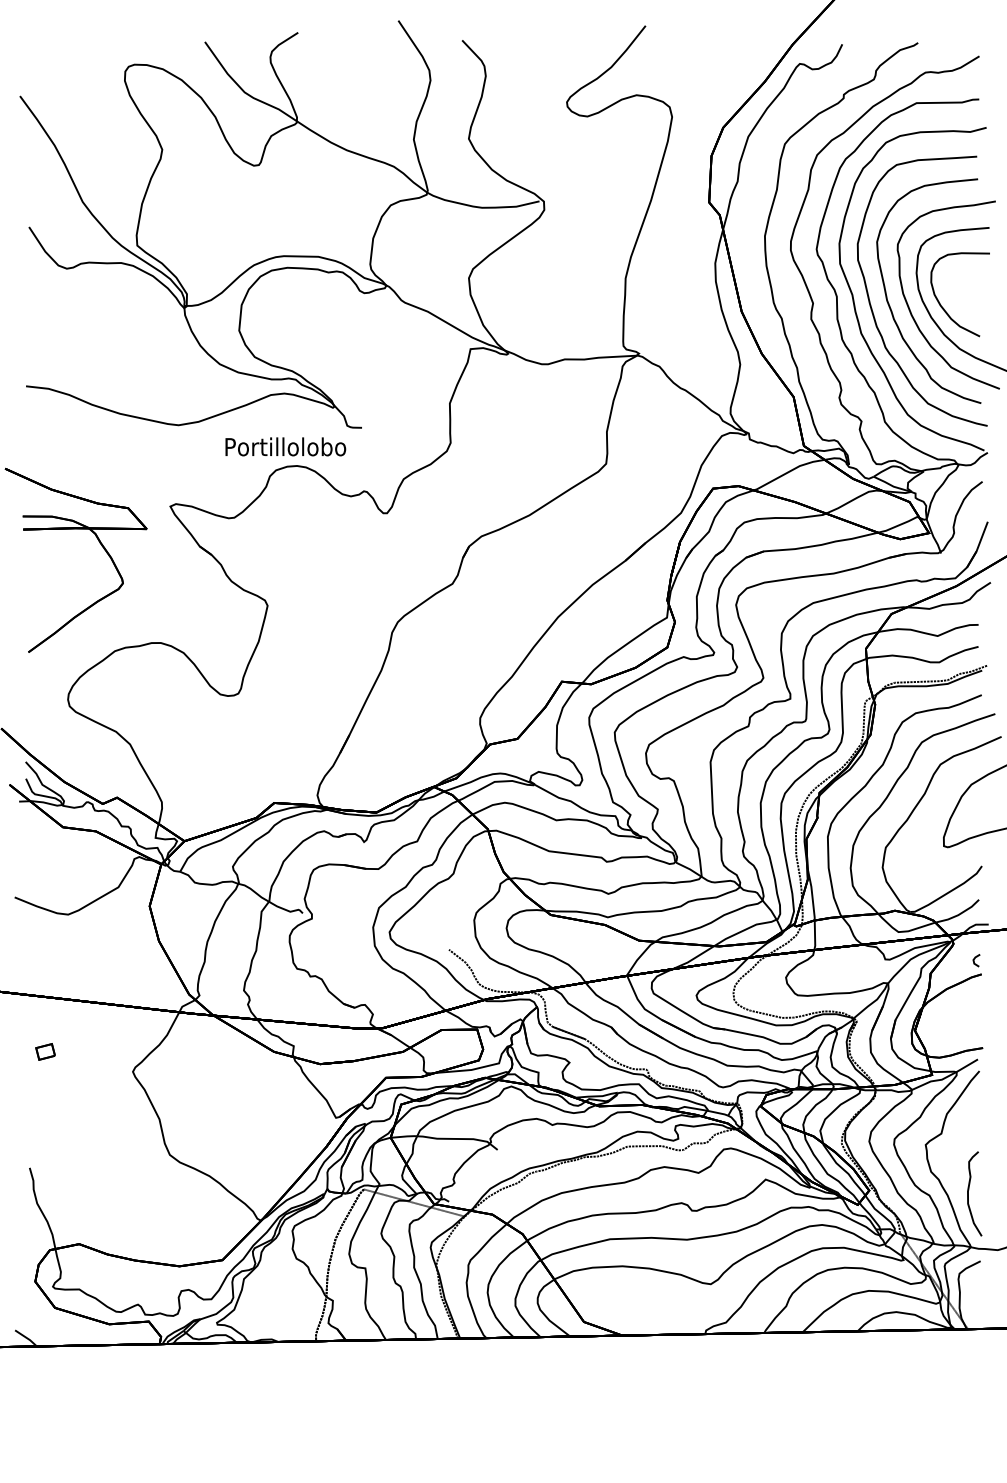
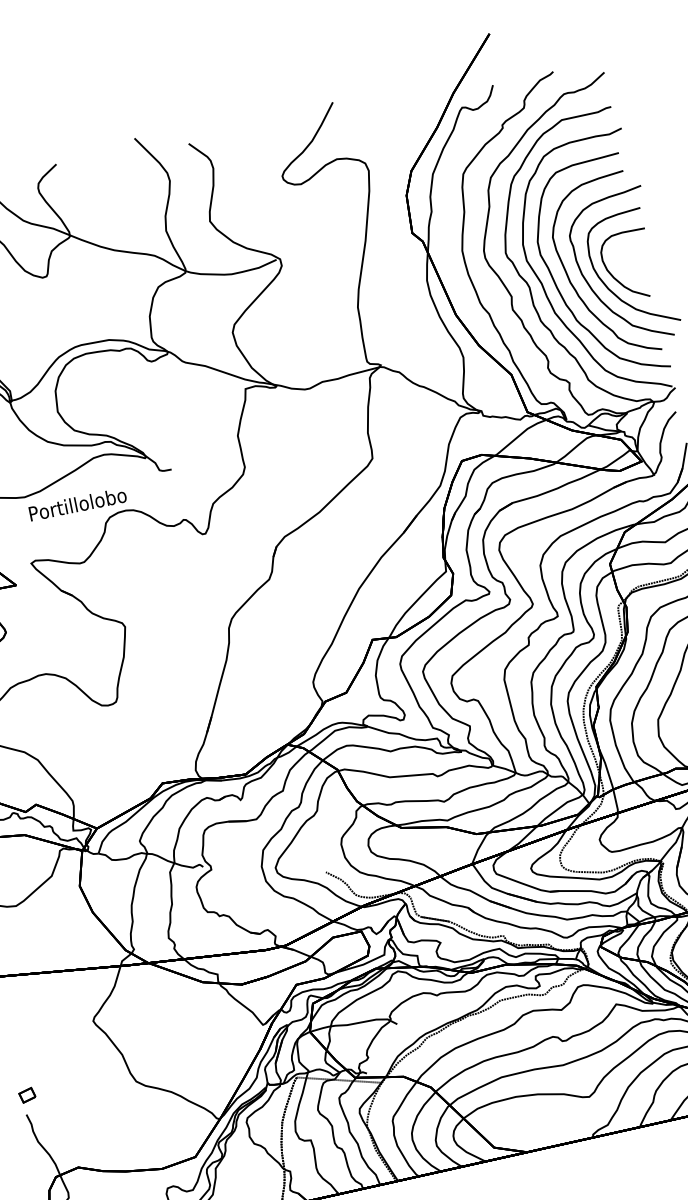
text: (285, 446) -> (77, 504), moved
part: (45, 1051) -> (27, 1095), moved

